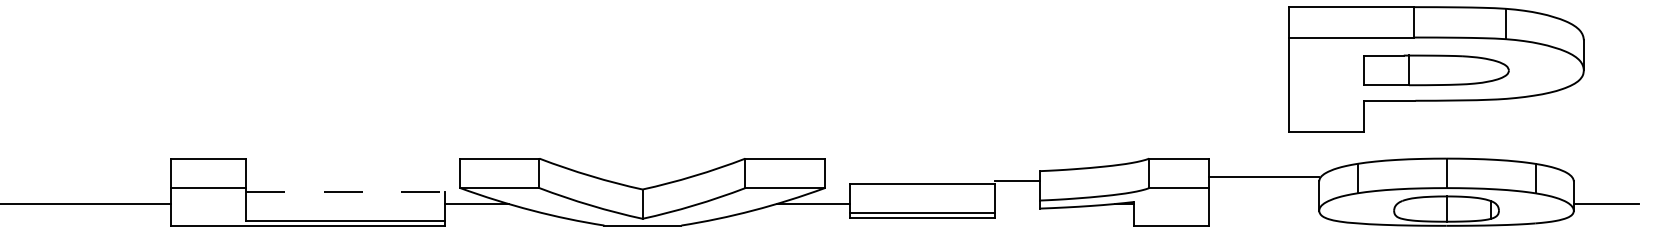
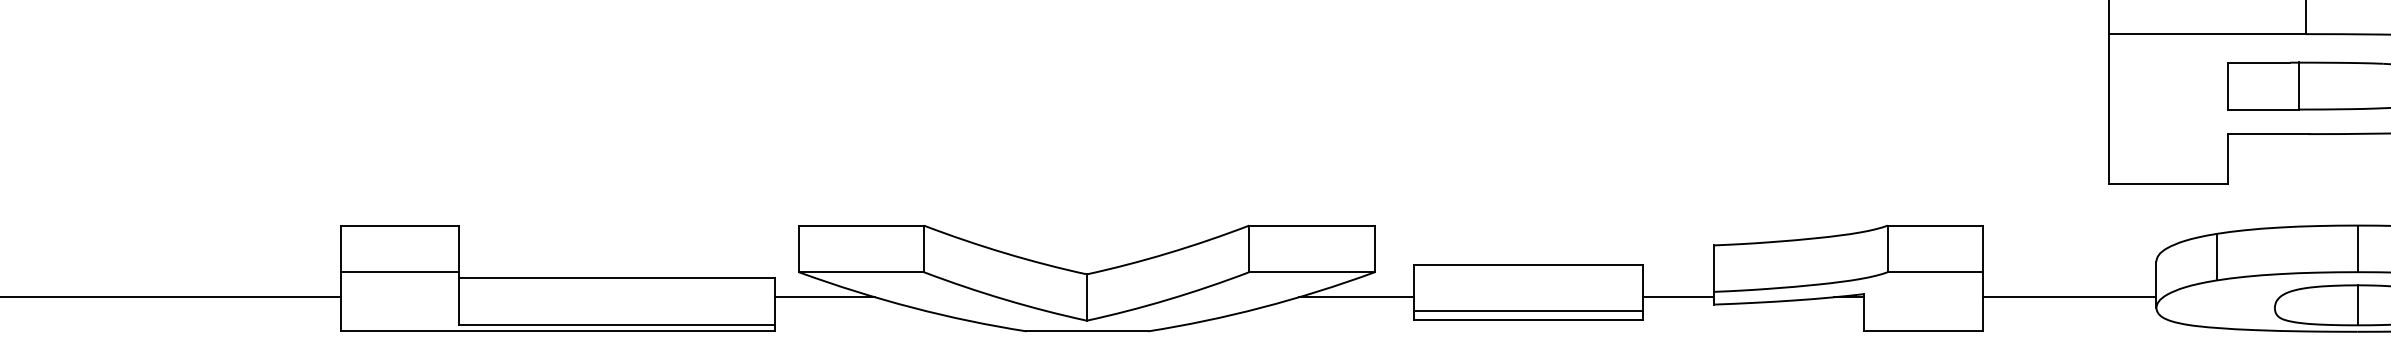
line: (1264, 176) -> (2069, 296), moved
line: (1016, 180) -> (1677, 296), moved
line: (345, 192) -> (617, 279), dashed -> solid

